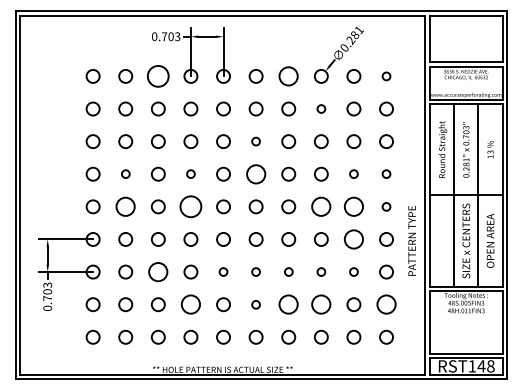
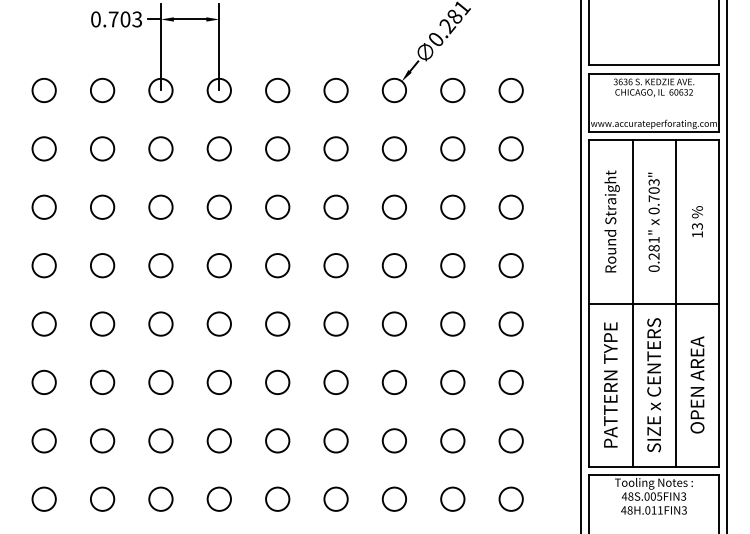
circle: (158, 76) -> (102, 90), size x0.62
circle: (288, 76) -> (335, 90), size x0.71
circle: (386, 76) -> (511, 90), size x1.67
circle: (321, 108) -> (394, 147), size x1.67
circle: (255, 141) -> (276, 207), size x1.67
circle: (125, 173) -> (43, 264), size x1.67
circle: (190, 173) -> (160, 264), size x1.67
circle: (255, 173) -> (276, 264), size x0.71
circle: (353, 173) -> (452, 264), size x1.67
circle: (386, 173) -> (511, 264), size x1.67
circle: (125, 206) -> (43, 323), size x0.71
circle: (190, 206) -> (160, 323), size x0.62
circle: (321, 206) -> (394, 323), size x0.71
circle: (353, 206) -> (452, 323), size x0.71
circle: (386, 206) -> (511, 323), size x1.67
circle: (353, 239) -> (452, 382), size x0.71
text: (411, 240) -> (609, 384), moved
circle: (158, 271) -> (102, 439), size x0.71
circle: (223, 271) -> (219, 439), size x1.67
circle: (255, 271) -> (276, 439), size x1.67
circle: (288, 271) -> (335, 439), size x1.67
circle: (321, 271) -> (394, 439), size x1.67
circle: (353, 271) -> (452, 439), size x1.67
circle: (190, 304) -> (160, 498), size x0.71
circle: (255, 304) -> (276, 498), size x1.67
circle: (288, 304) -> (335, 498), size x0.71
circle: (321, 304) -> (394, 498), size x0.71
circle: (386, 304) -> (511, 498), size x0.71

